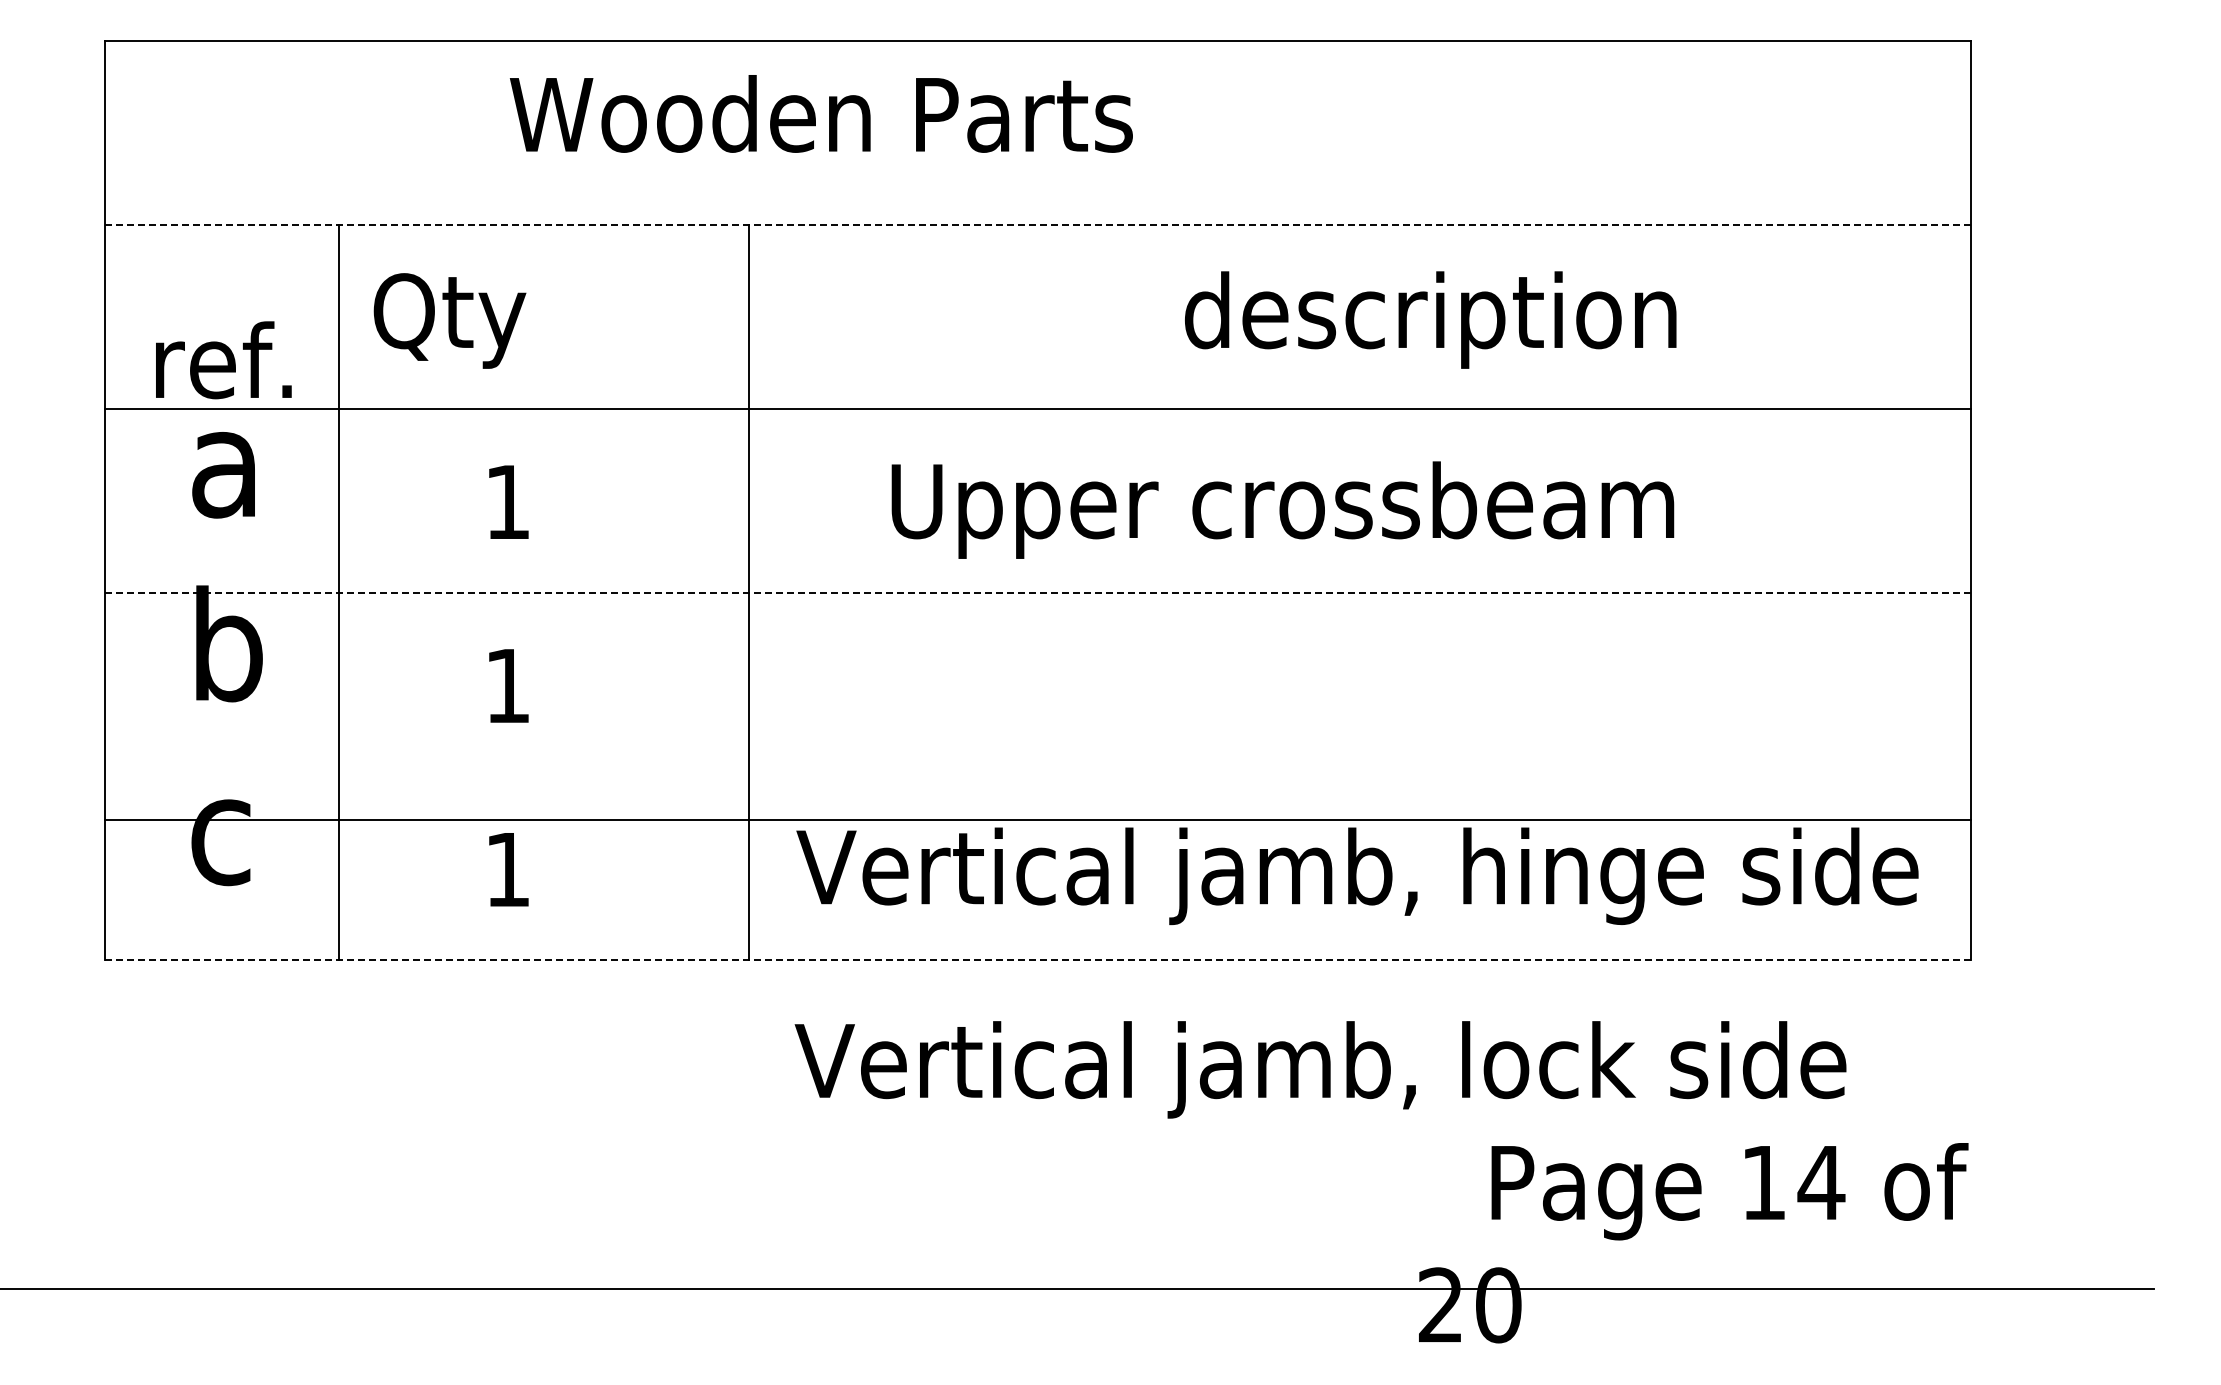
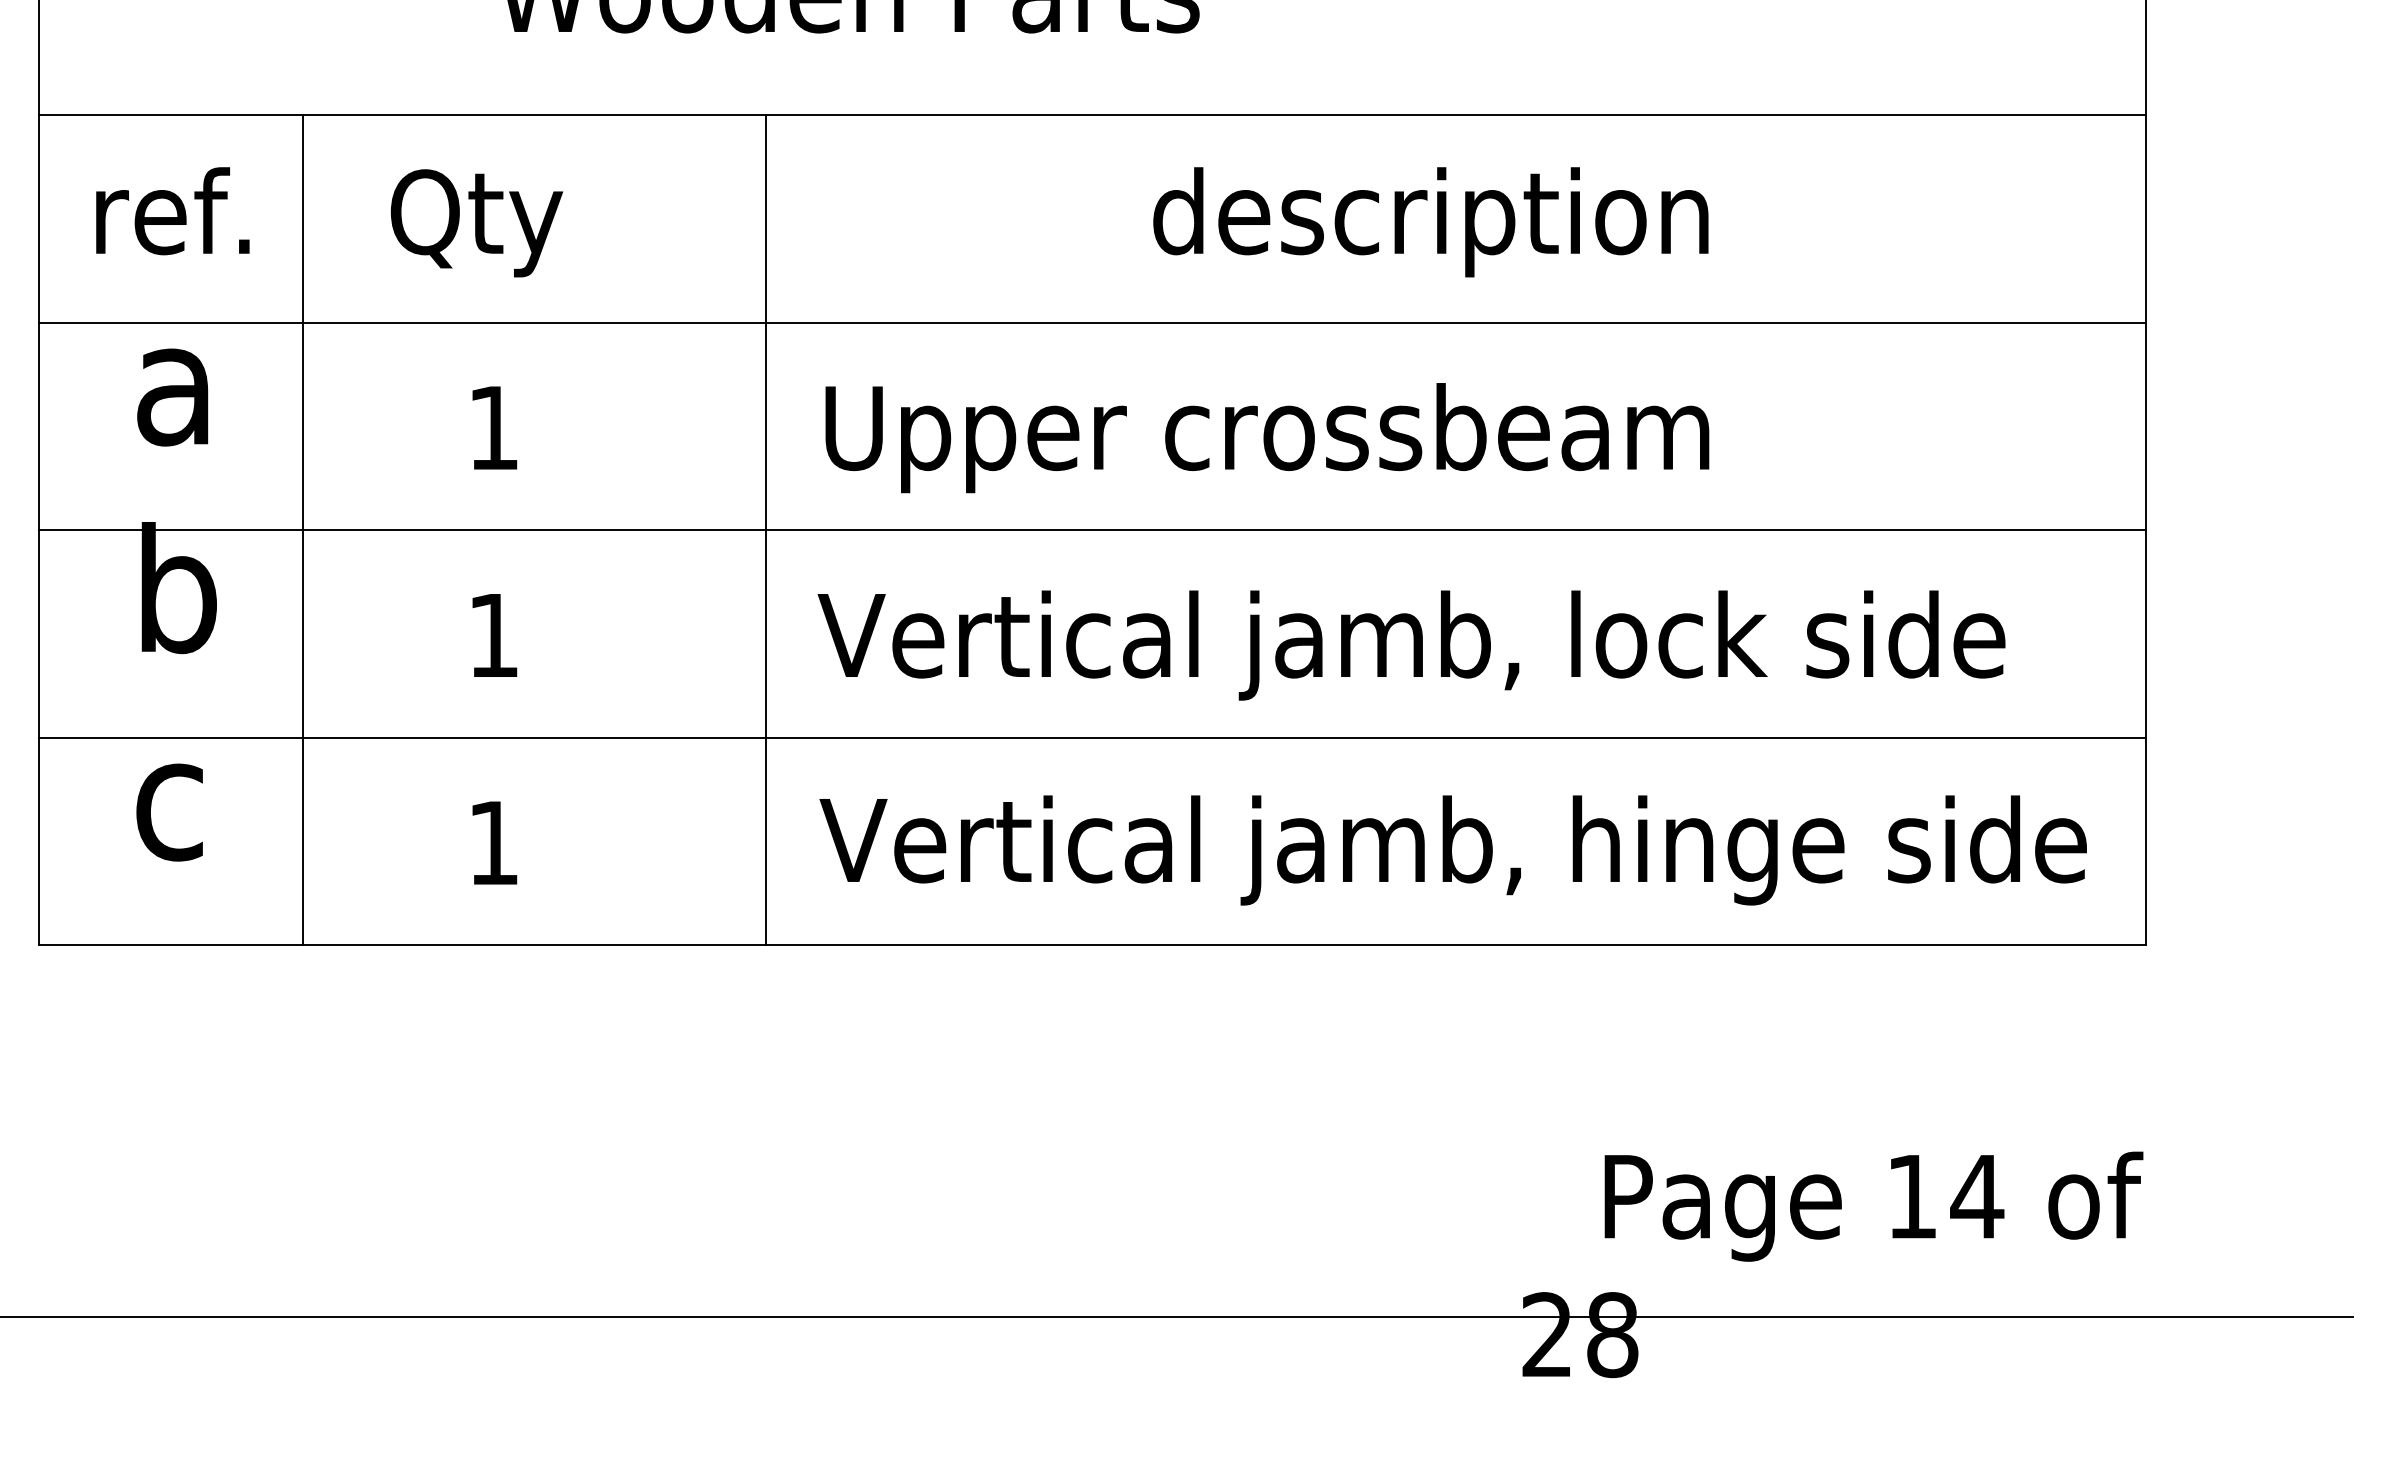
line: (1037, 225) -> (1091, 115), dashed -> solid
text: (1430, 319) -> (1430, 221), moved
text: (449, 320) -> (476, 222), moved
text: (223, 360) -> (172, 211), moved
text: (1282, 509) -> (1266, 437), moved
line: (1037, 592) -> (1091, 529), dashed -> solid
line: (1037, 820) -> (1091, 737), moved
line: (1037, 960) -> (1091, 945), dashed -> solid
text: (1320, 1069) -> (1411, 645), moved
text: (1498, 1305) -> (1612, 1335), 20 -> 28

